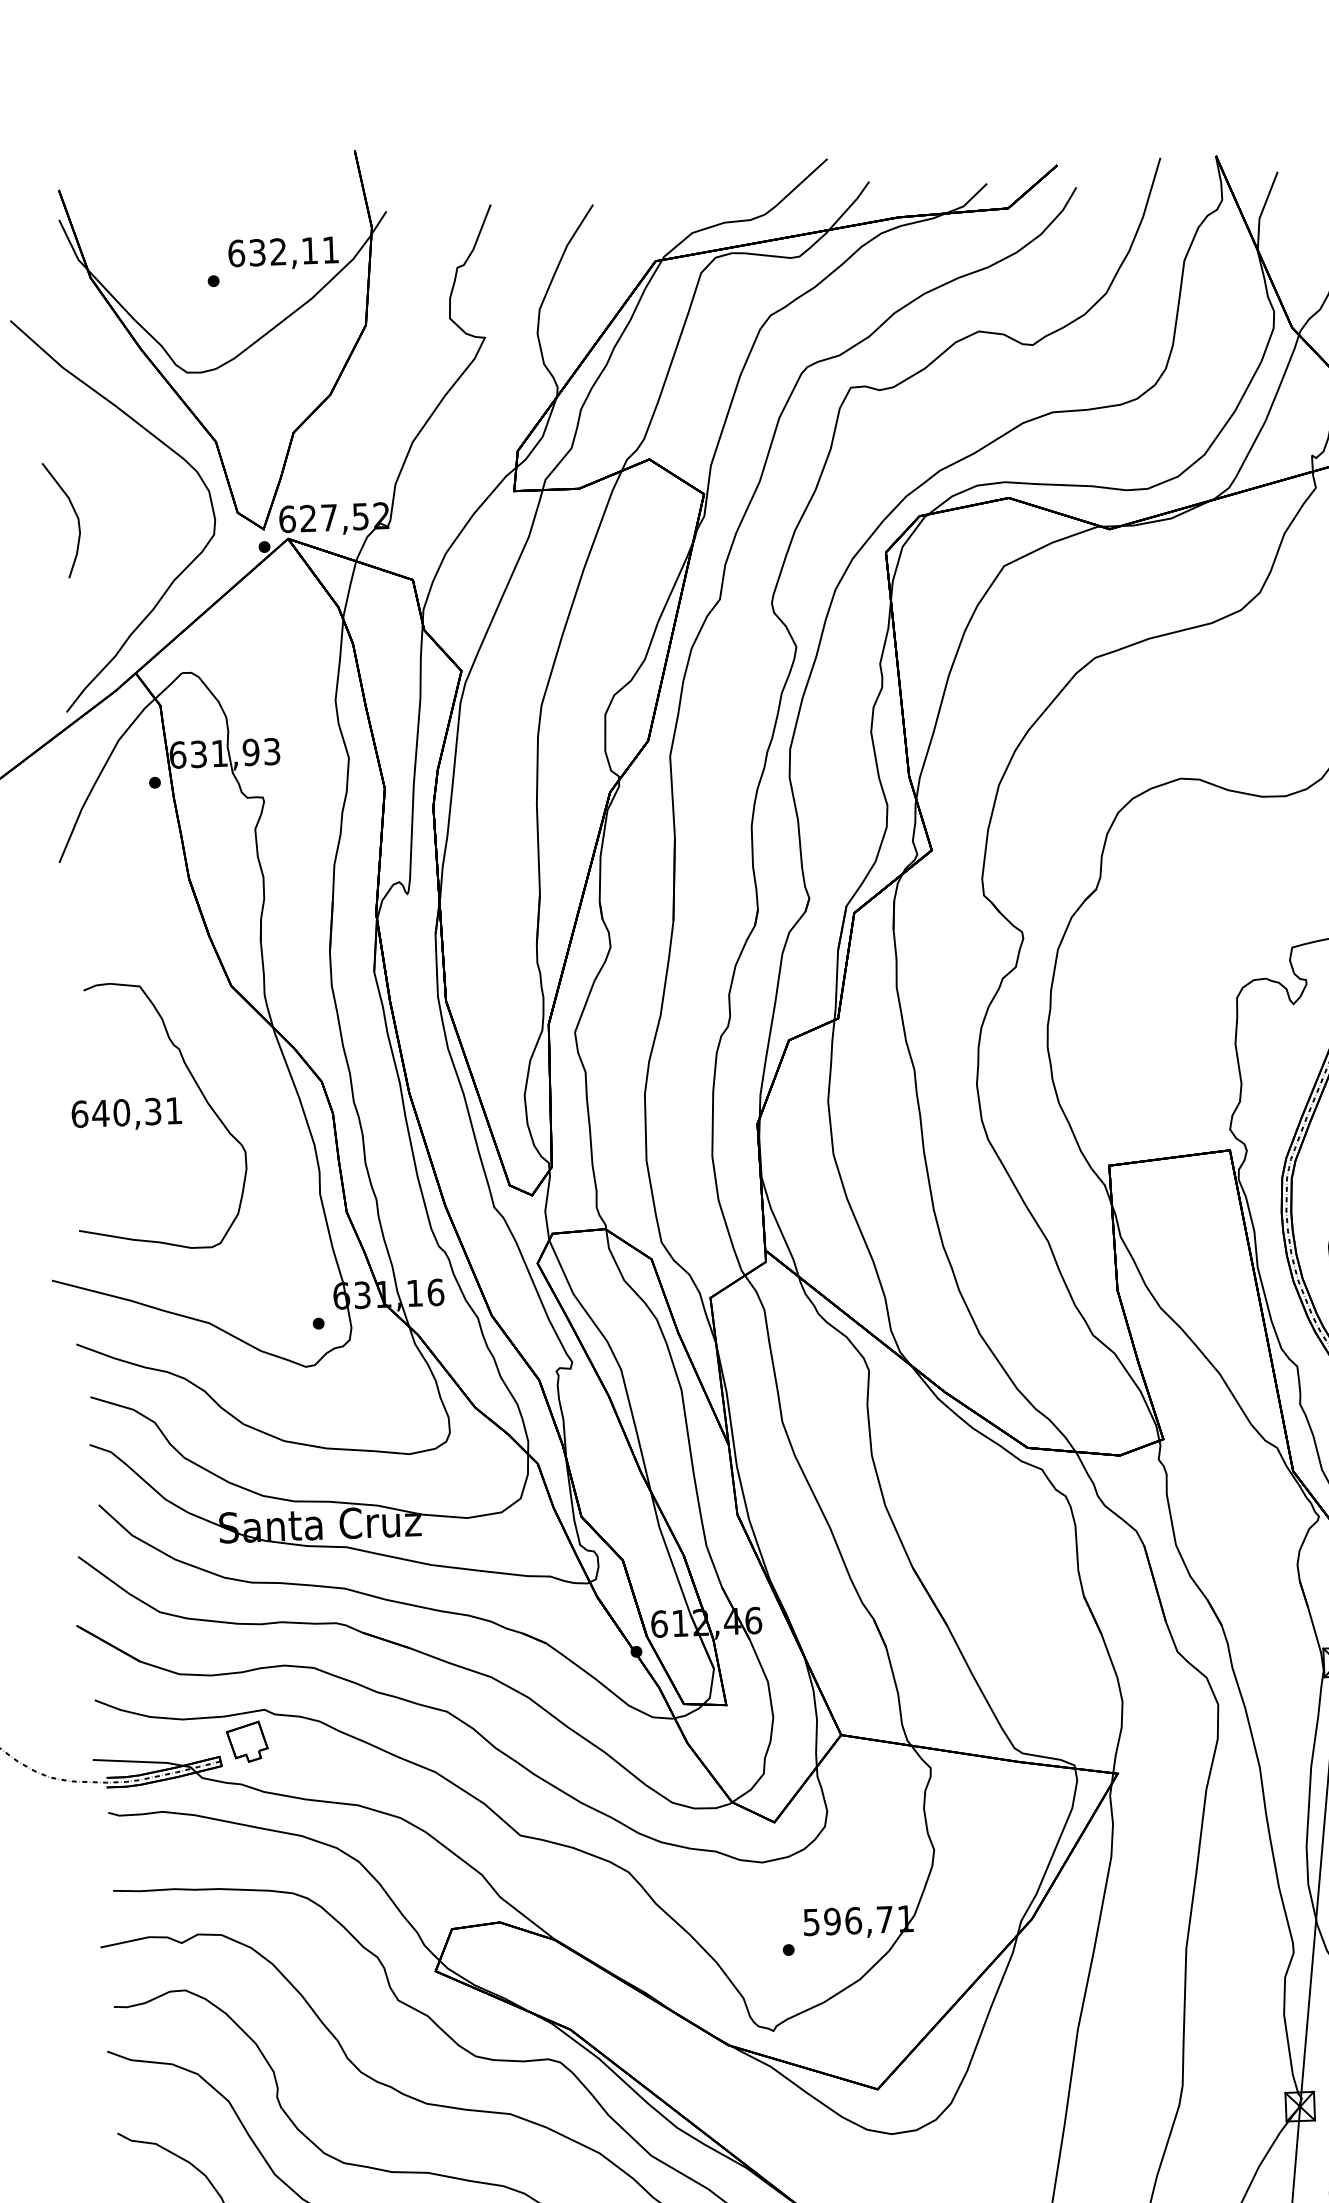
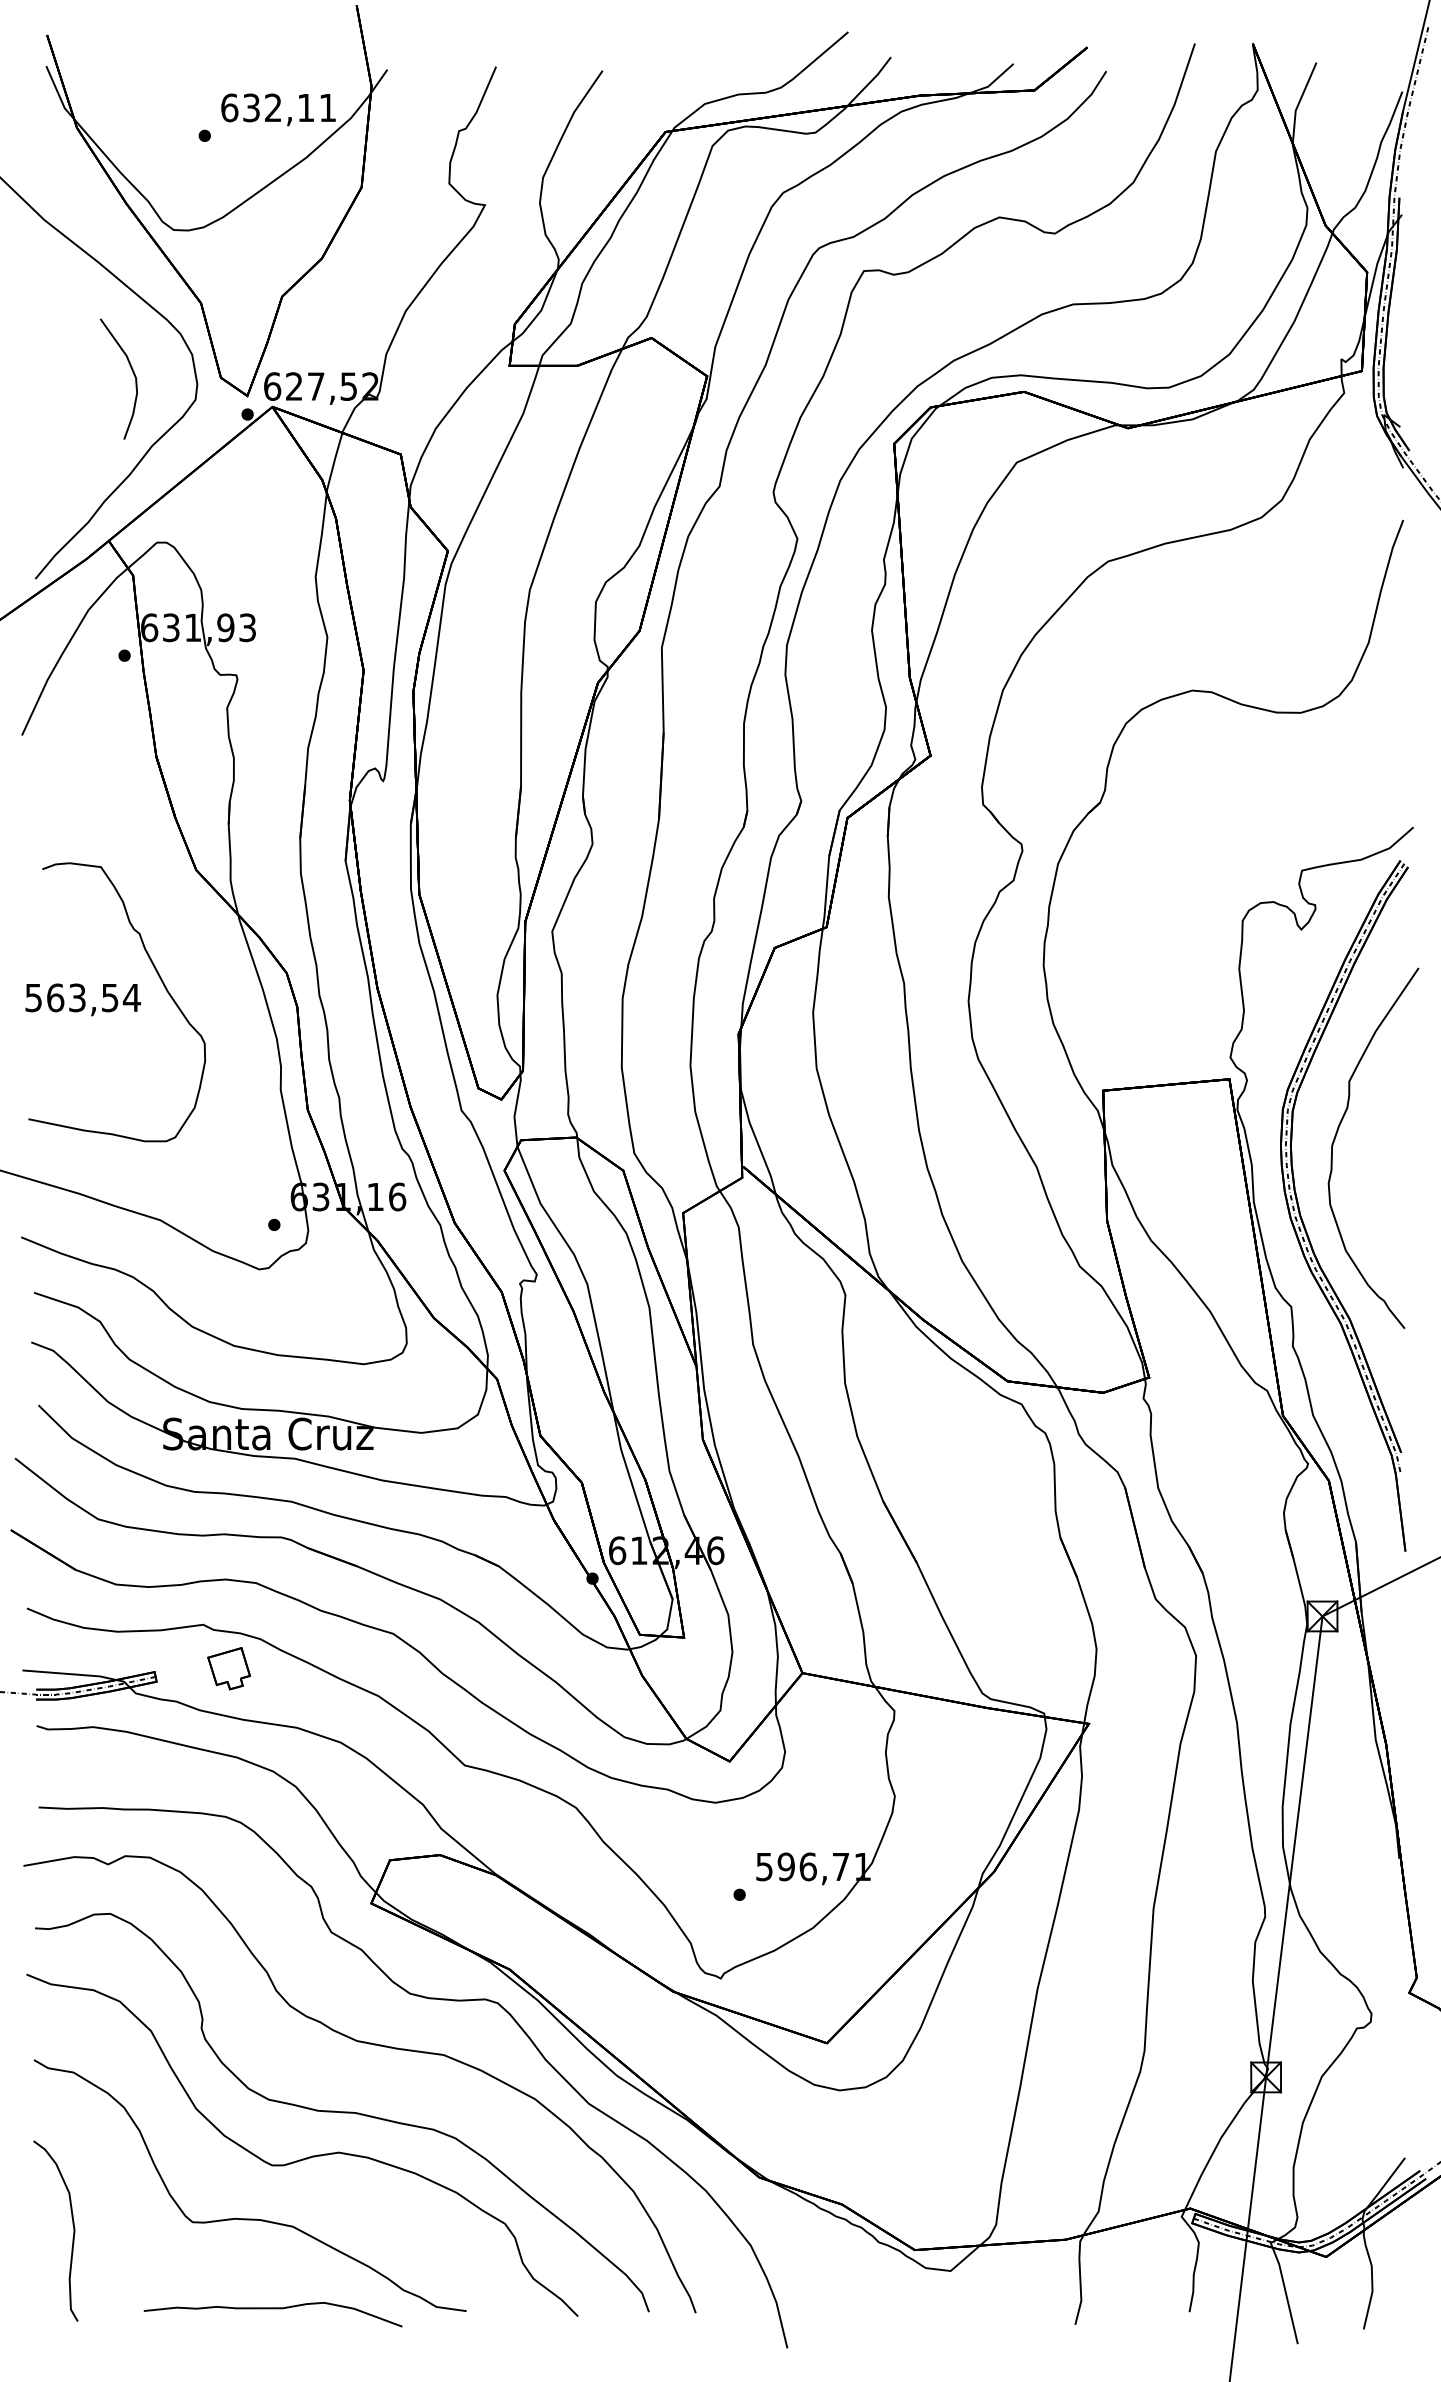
curve: (74, 513) -> (132, 372), moved
text: (126, 1112) -> (82, 997), 640,31 -> 563,54
part: (247, 1741) -> (229, 1668), moved

